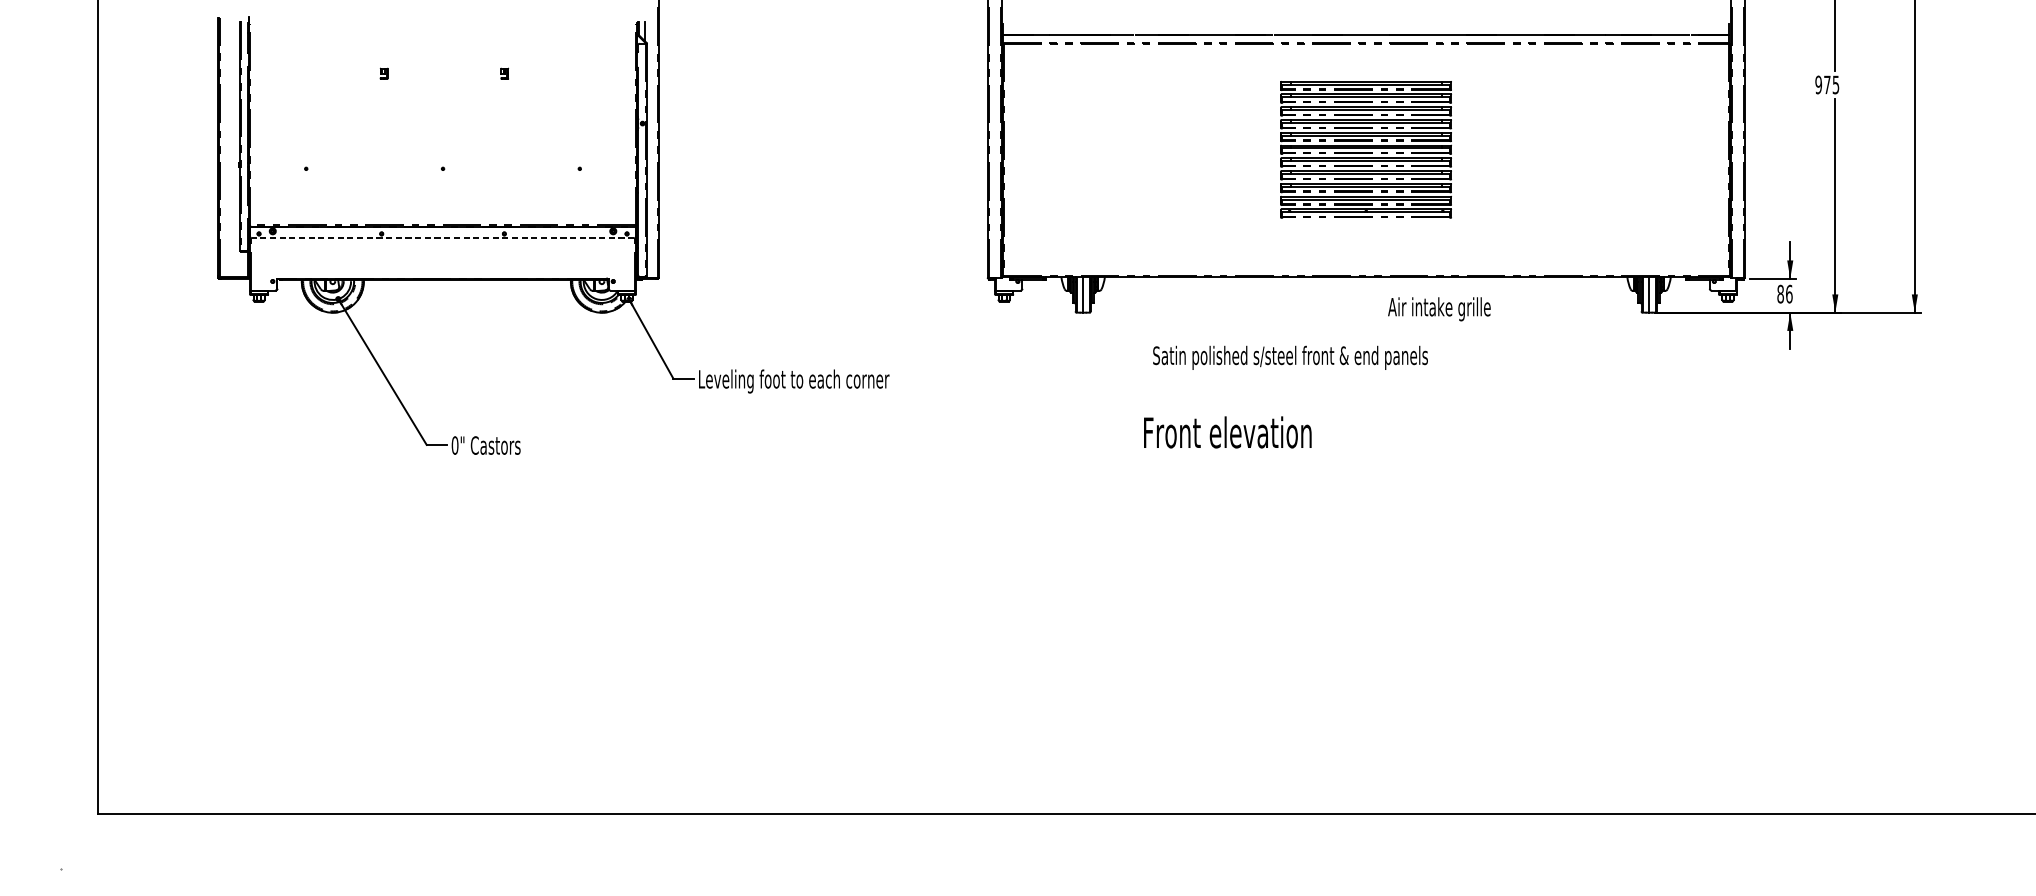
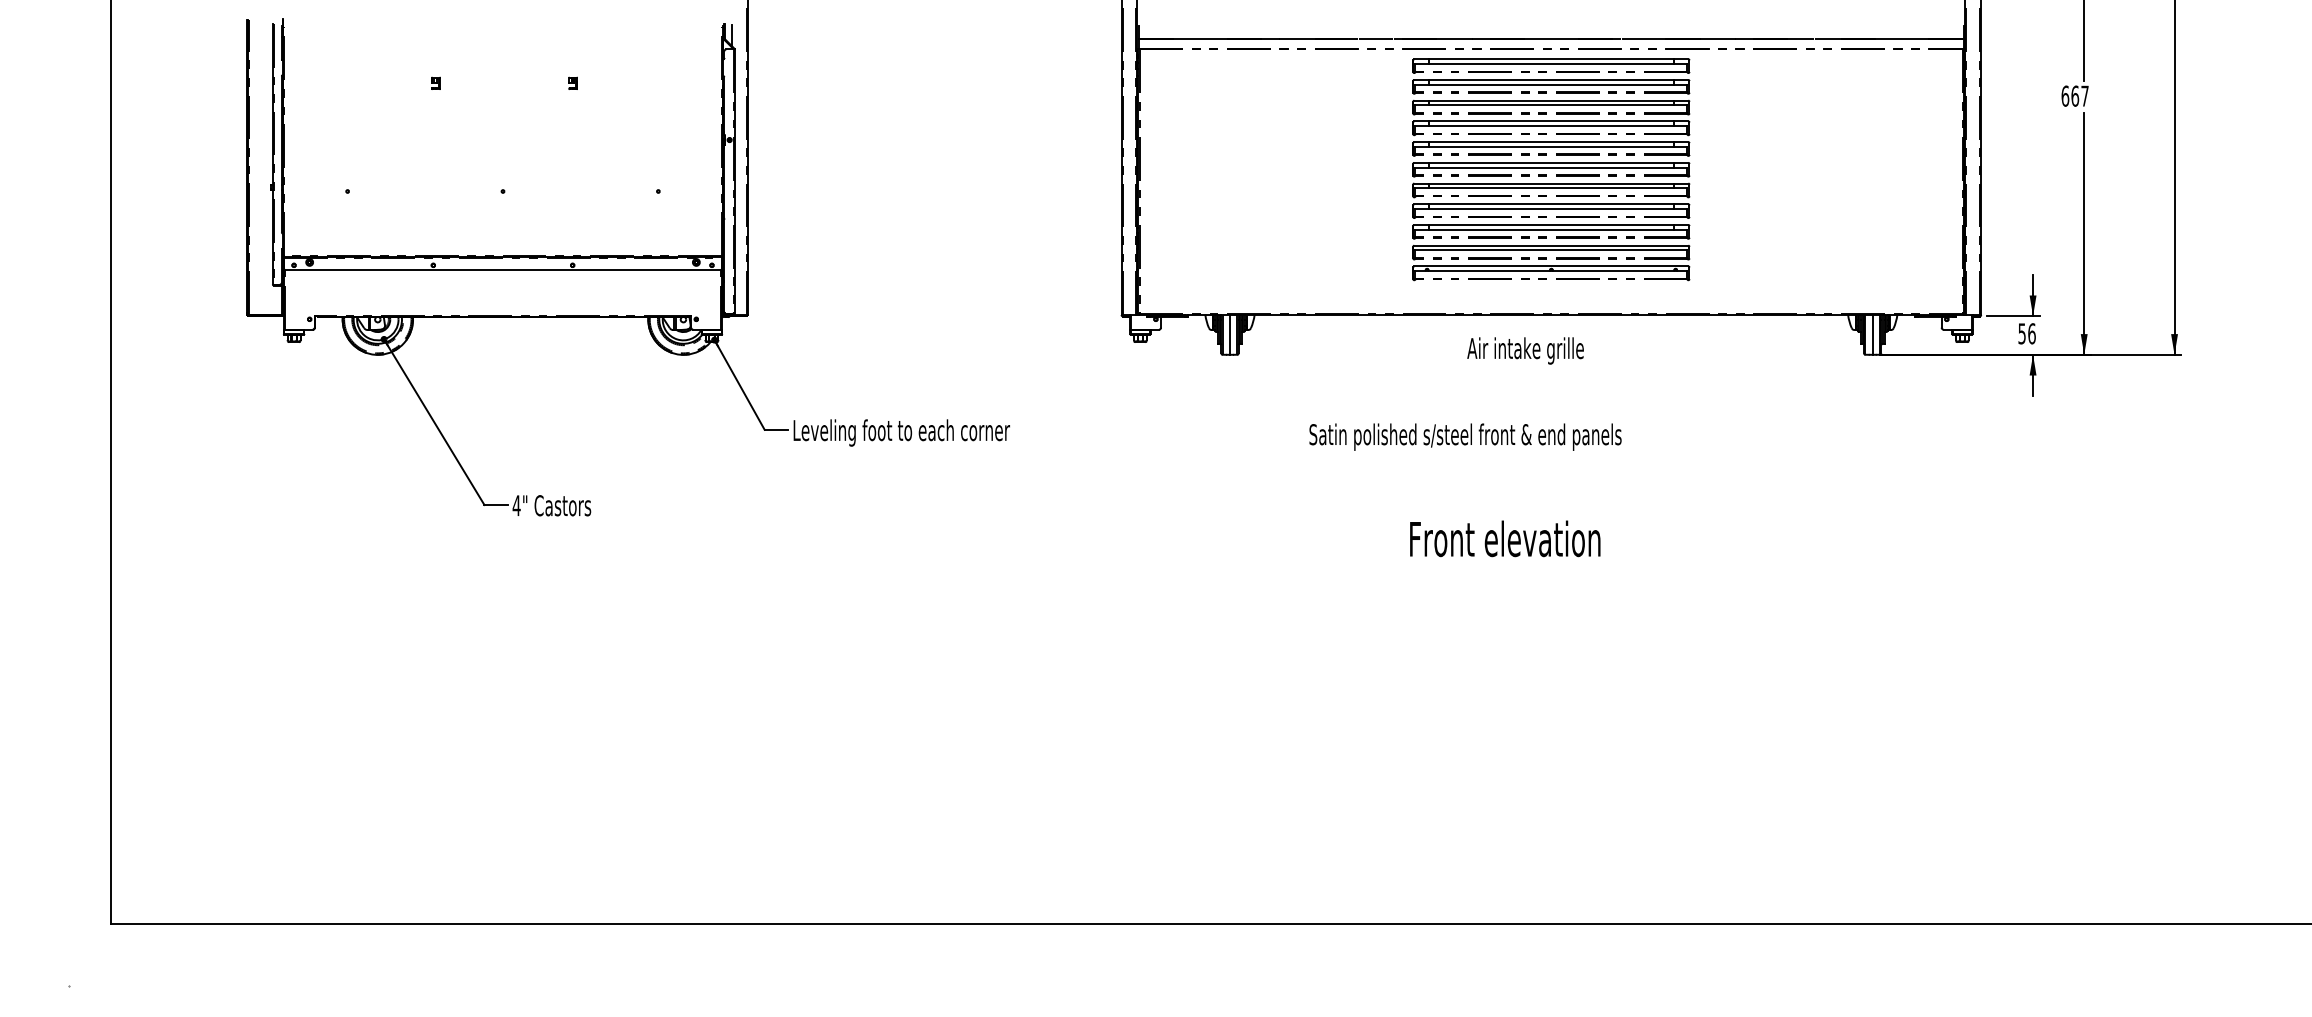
text: (1826, 84) -> (2074, 95), 975 -> 667
part: (1366, 149) -> (1551, 169), size x1.43
line: (442, 238) -> (502, 270), dashed -> solid
text: (1780, 293) -> (2021, 333), 86 -> 56
text: (1439, 308) -> (1525, 350), moved
text: (1290, 357) -> (1465, 436), moved
text: (1227, 432) -> (1505, 538), moved
text: (454, 445) -> (516, 505), 0" -> 4"

